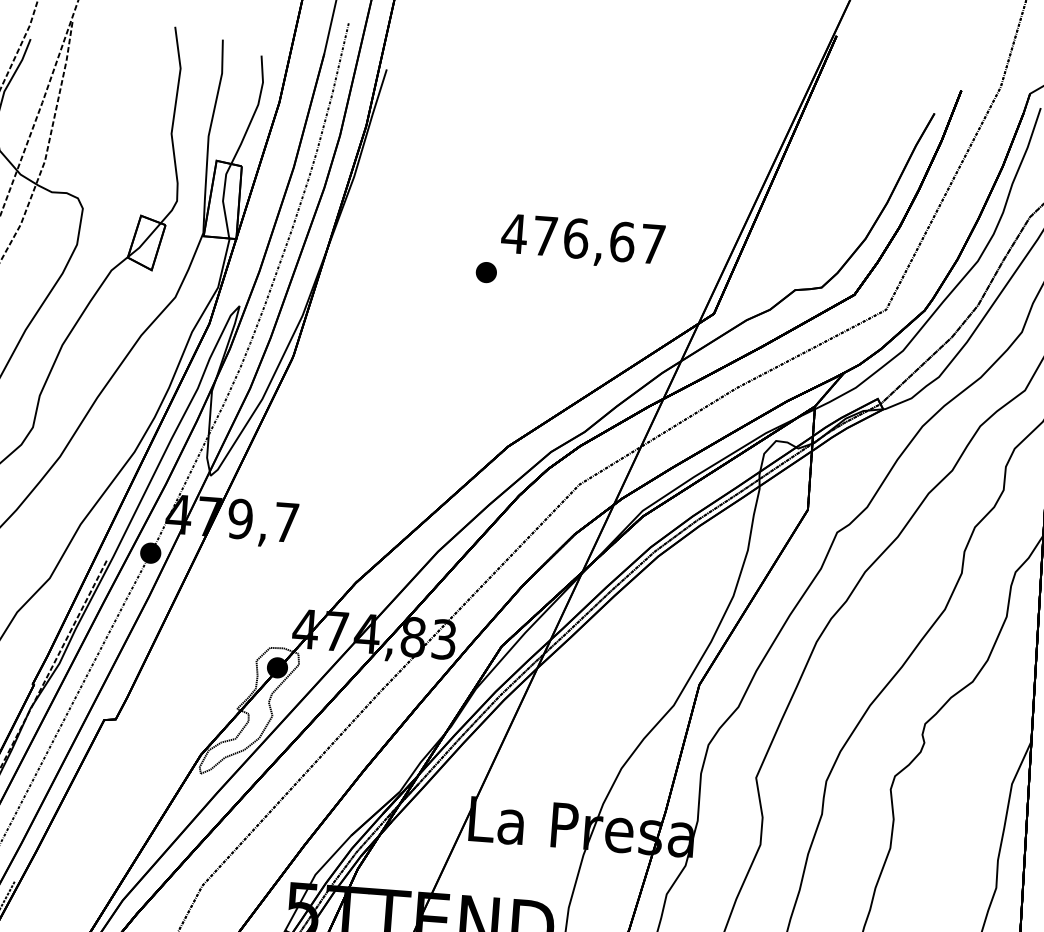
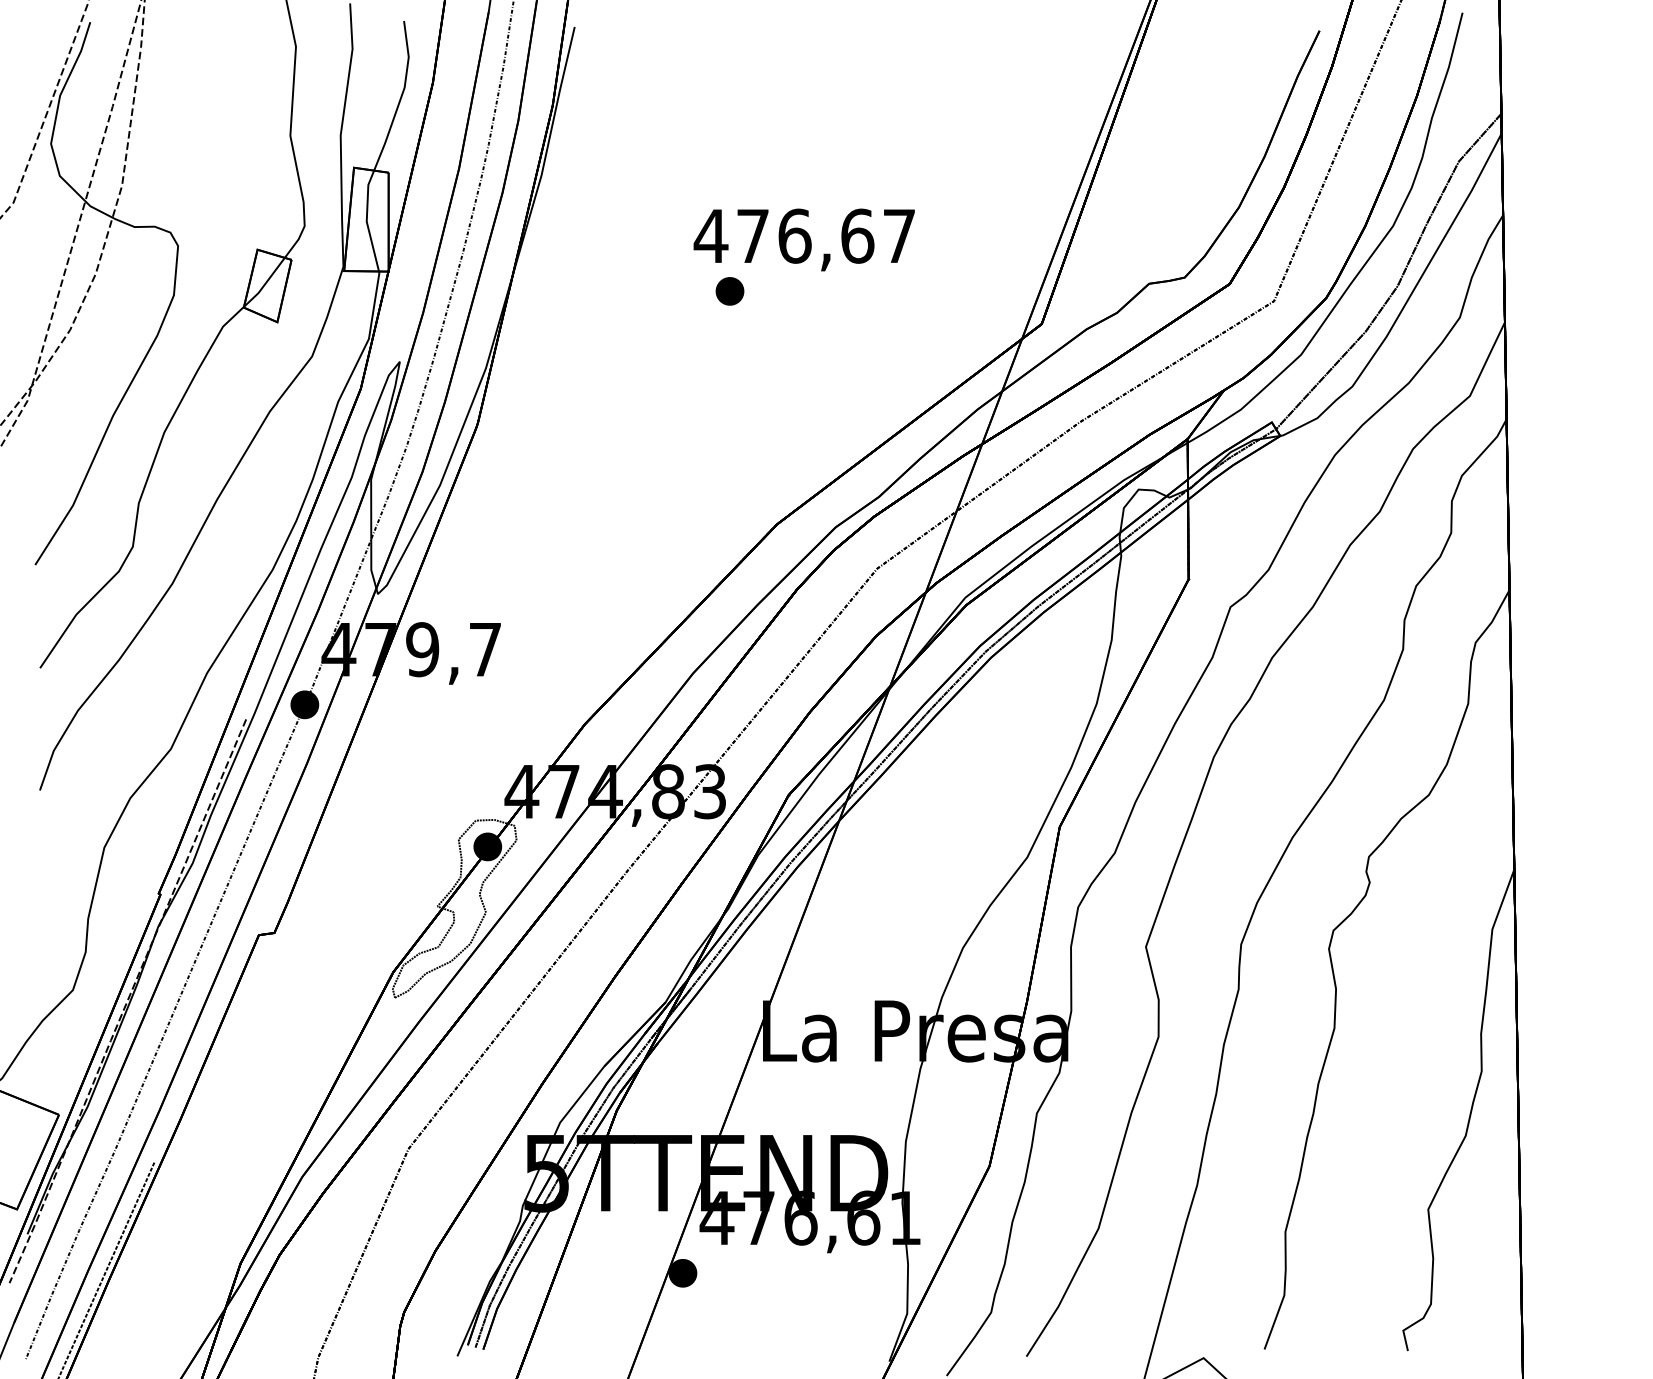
text: (582, 241) -> (803, 239), moved

